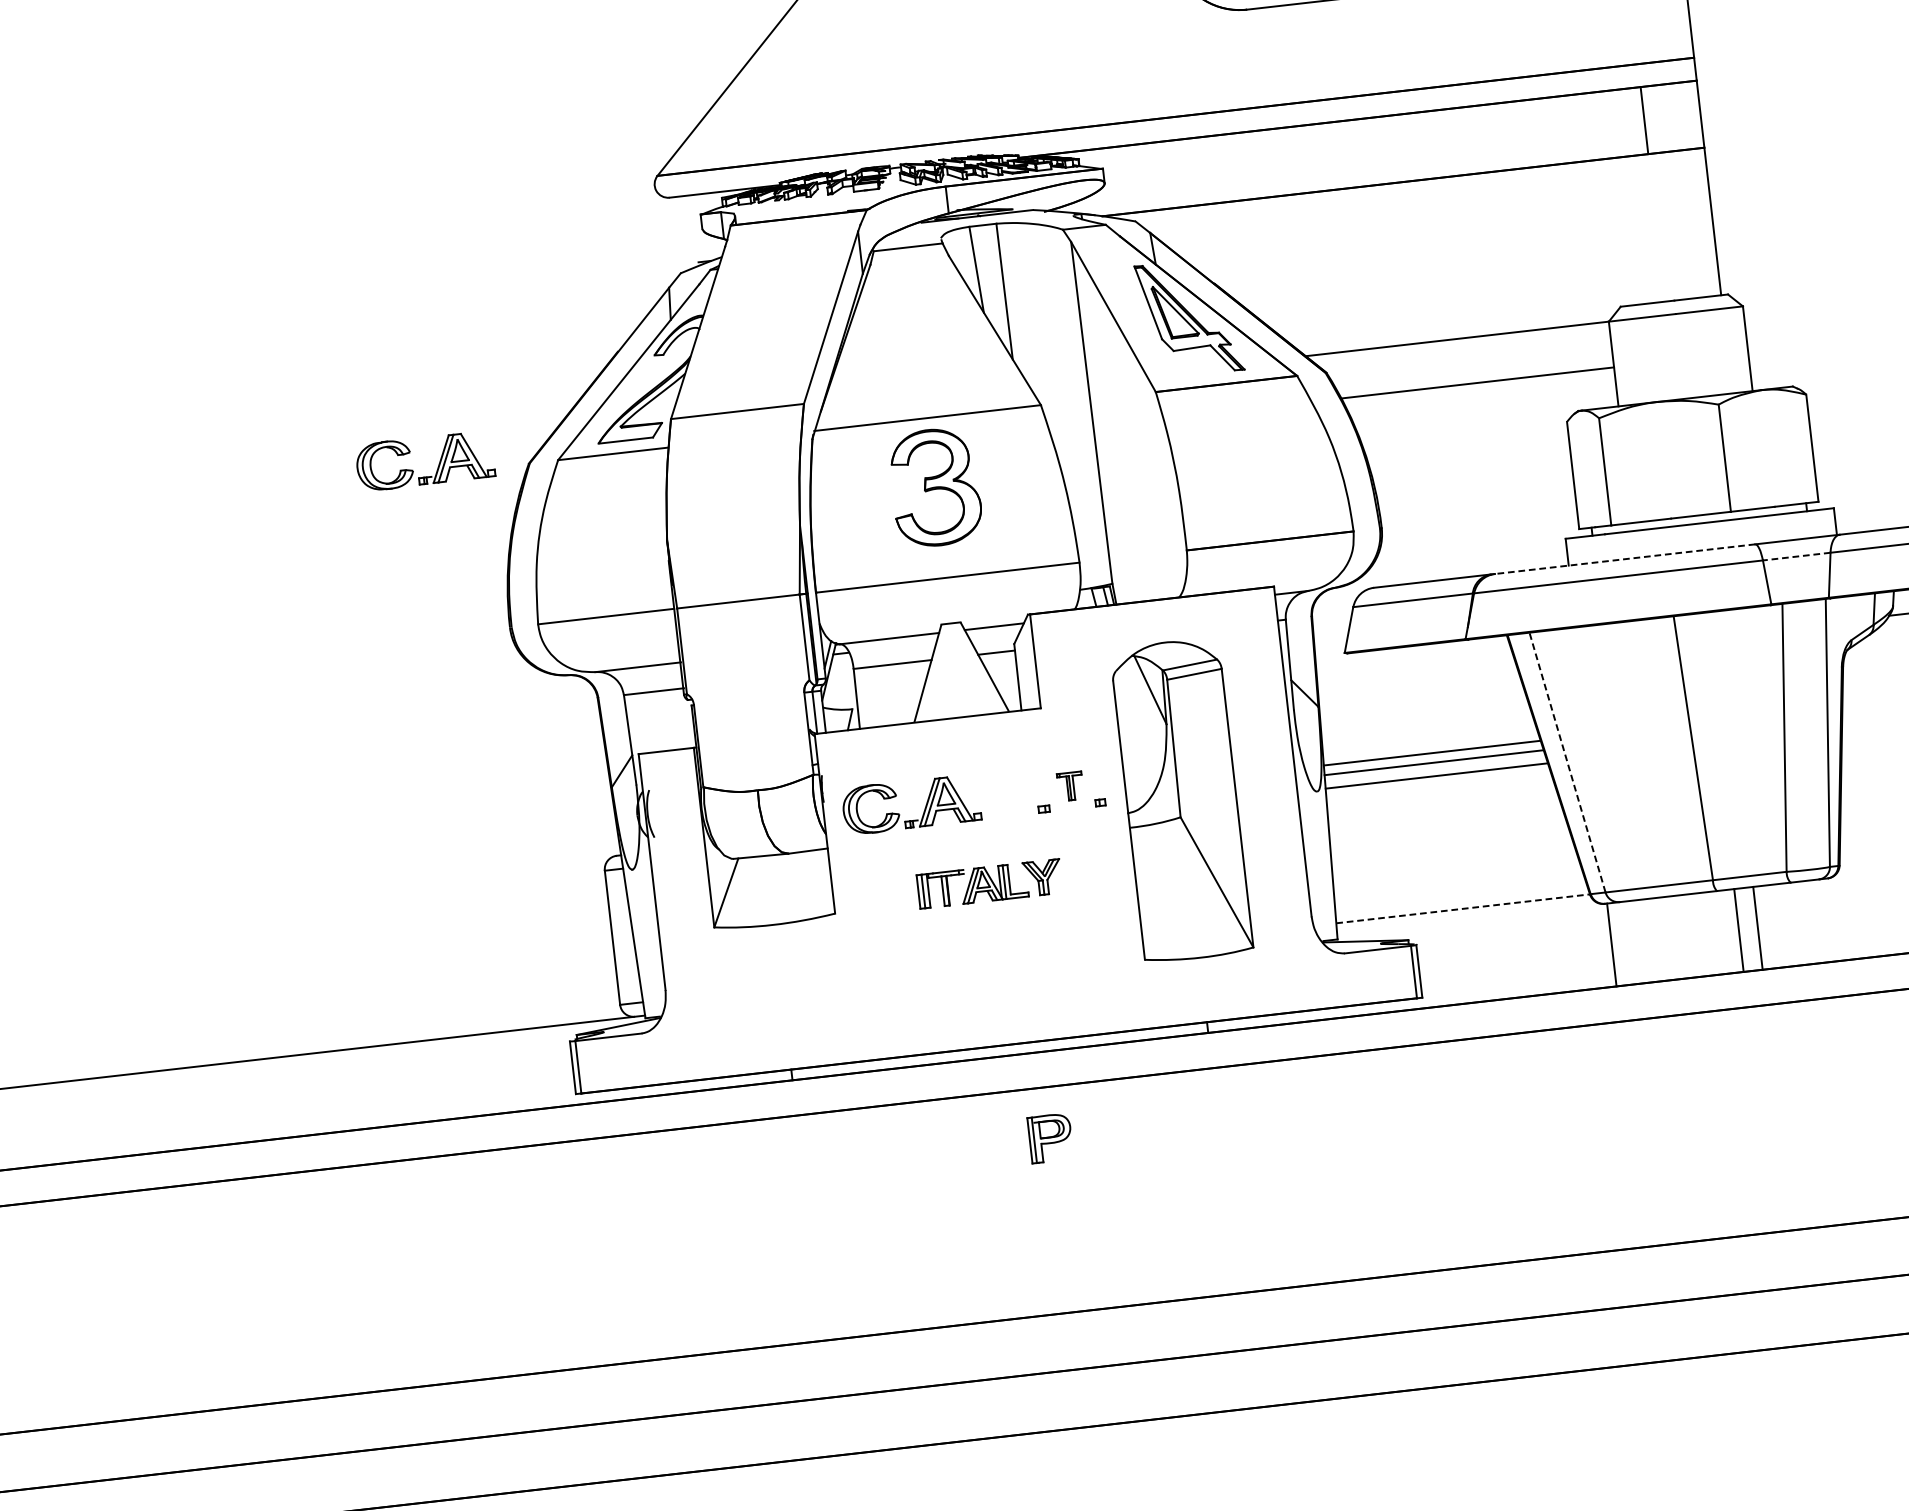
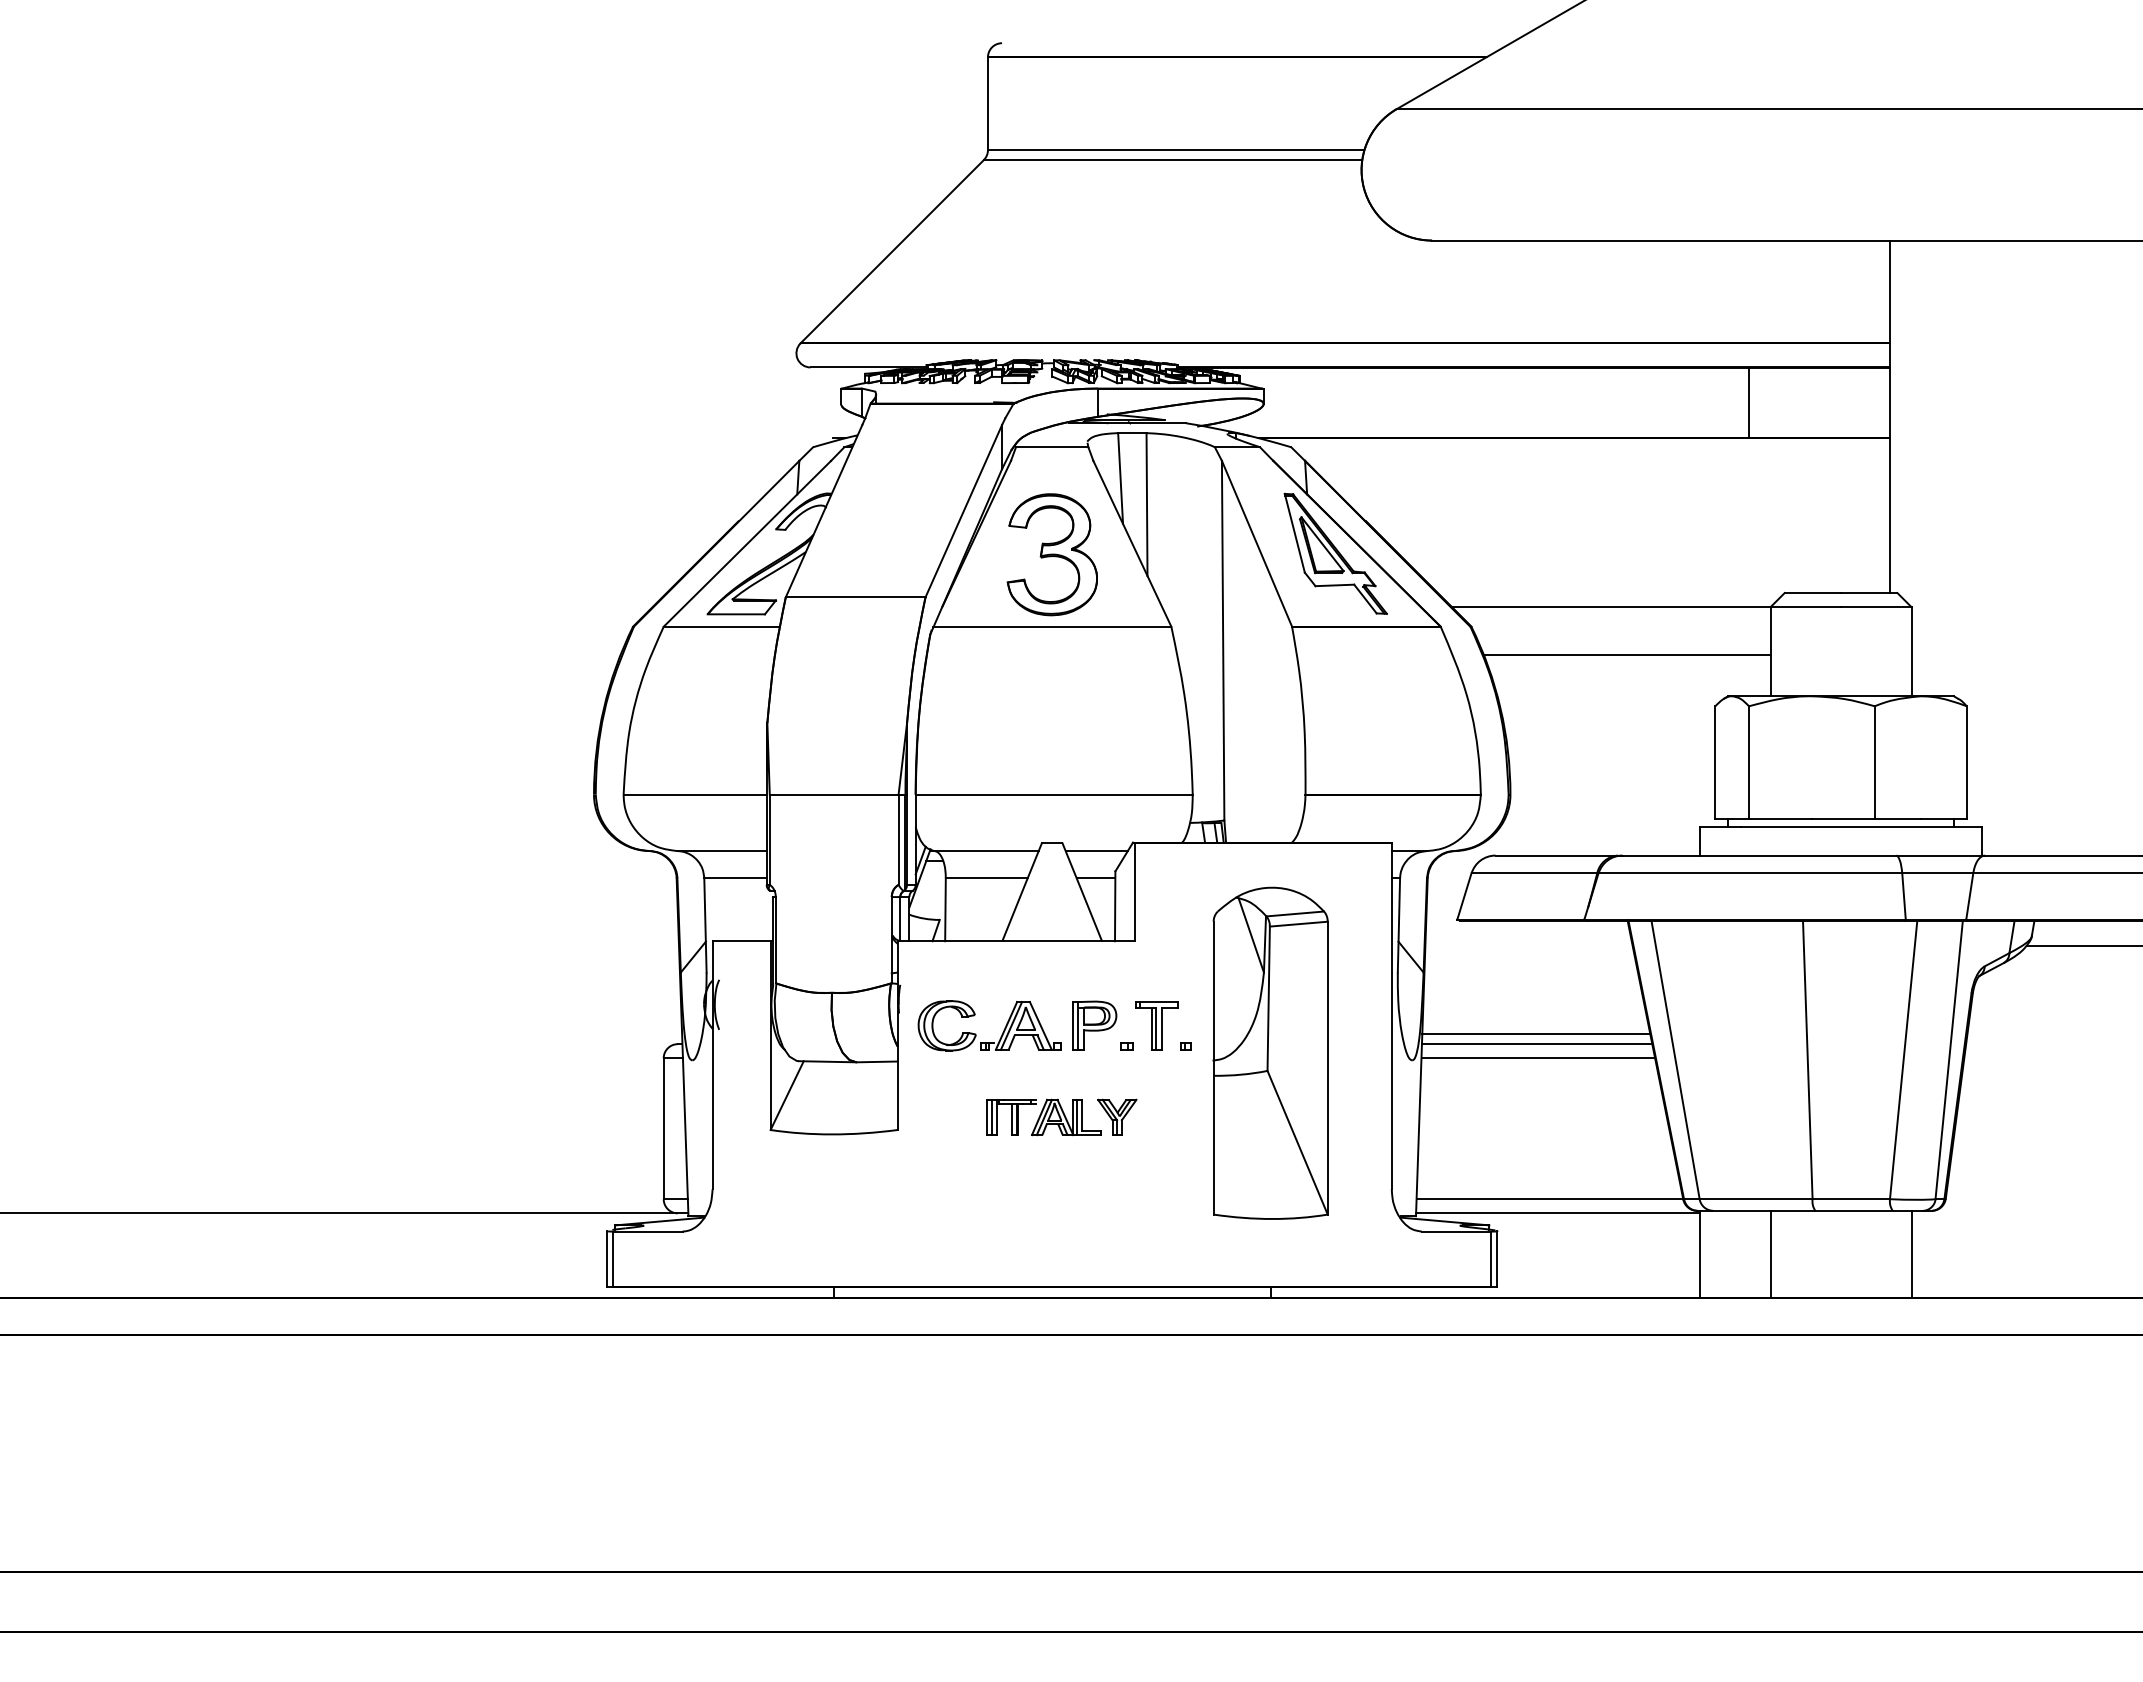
line: (1644, 120) -> (1749, 402), moved
part: (438, 465) -> (538, 618), removed
part: (934, 487) -> (1051, 554), moved
line: (1796, 556) -> (1937, 873), dashed -> solid
line: (1625, 559) -> (1759, 855), dashed -> solid
line: (1567, 762) -> (1675, 1059), dashed -> solid
part: (1070, 786) -> (1156, 1025), size x1.67
line: (1463, 908) -> (1550, 1199), dashed -> solid
line: (1471, 921) -> (1557, 1213), added
line: (1757, 927) -> (1911, 1253), moved
line: (1738, 929) -> (1770, 1253), moved
part: (1050, 1138) -> (1094, 1025), moved

